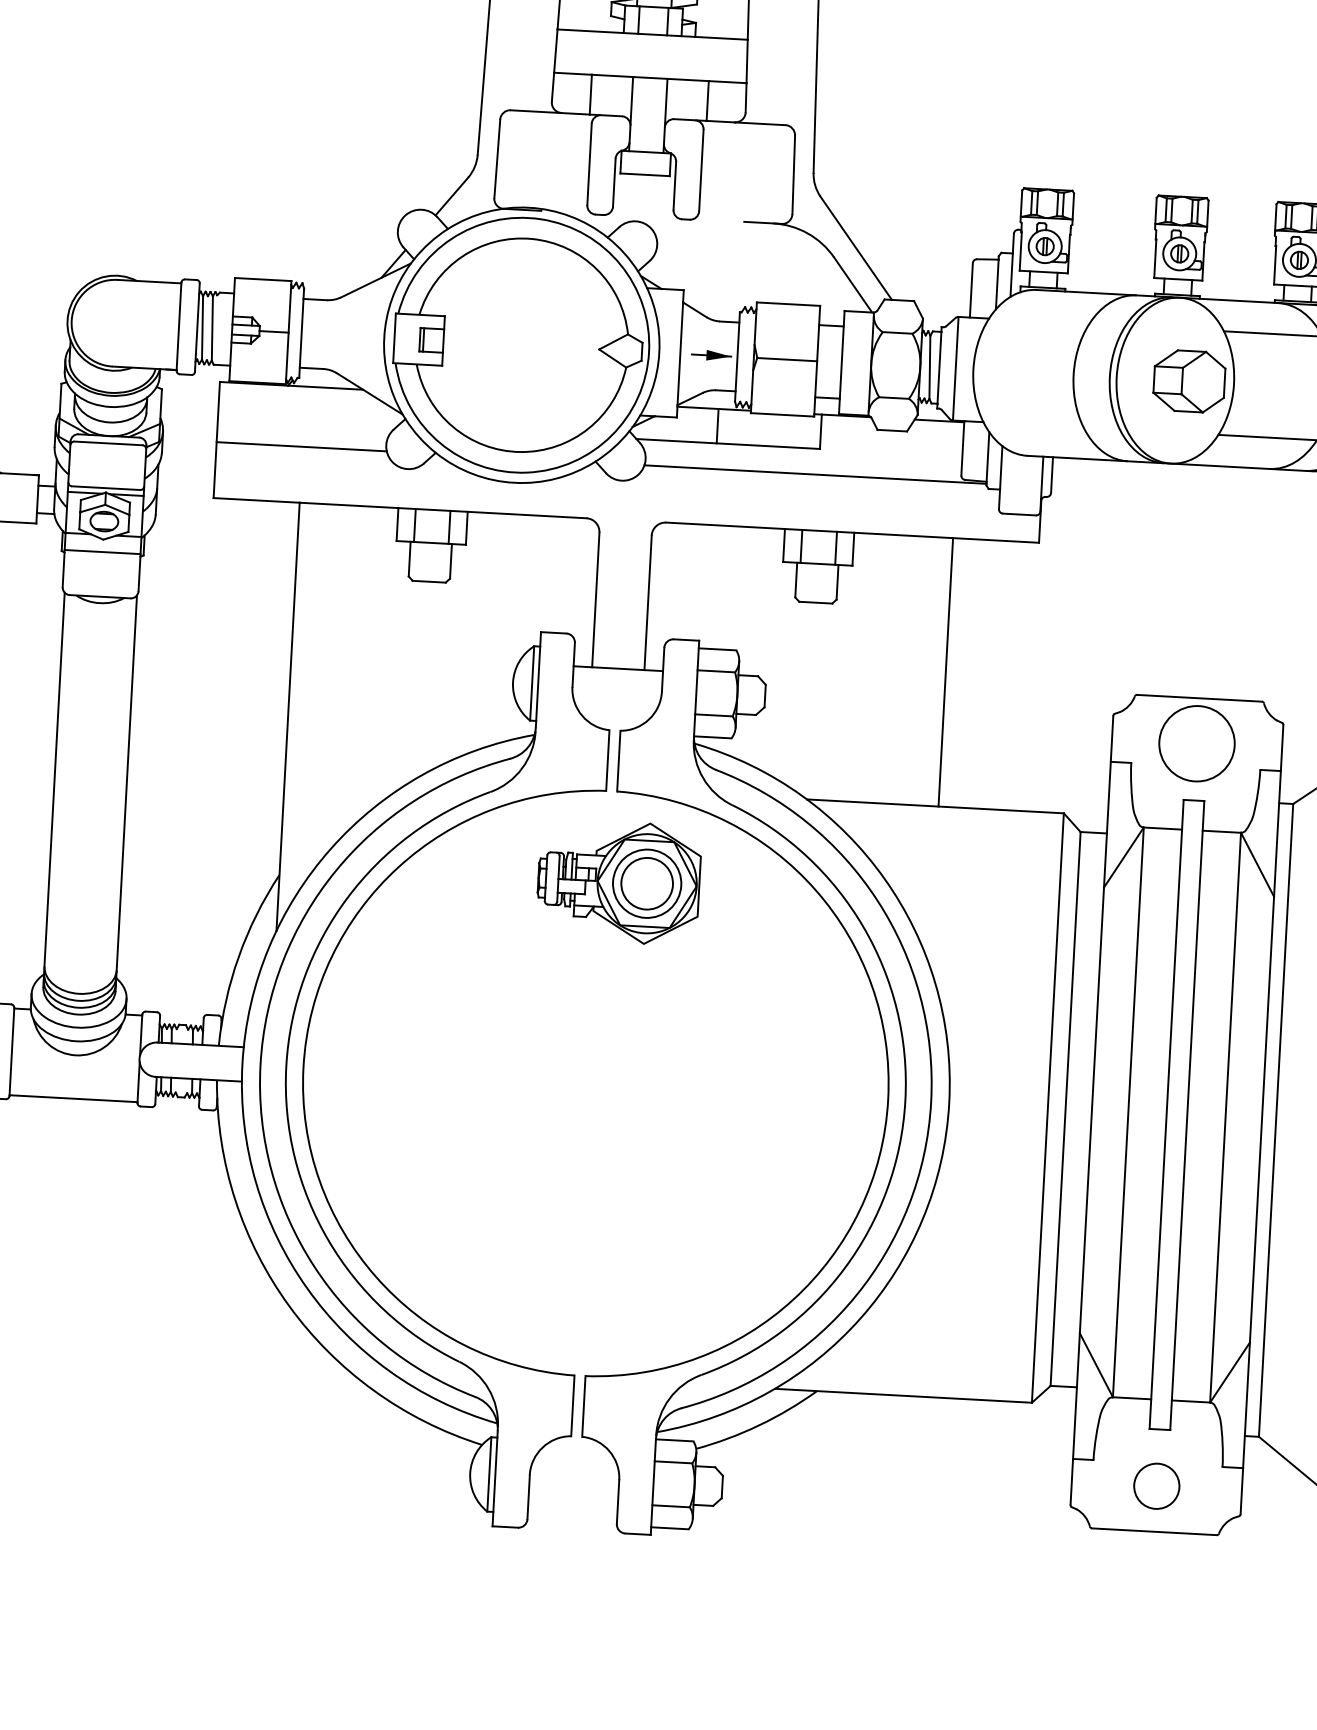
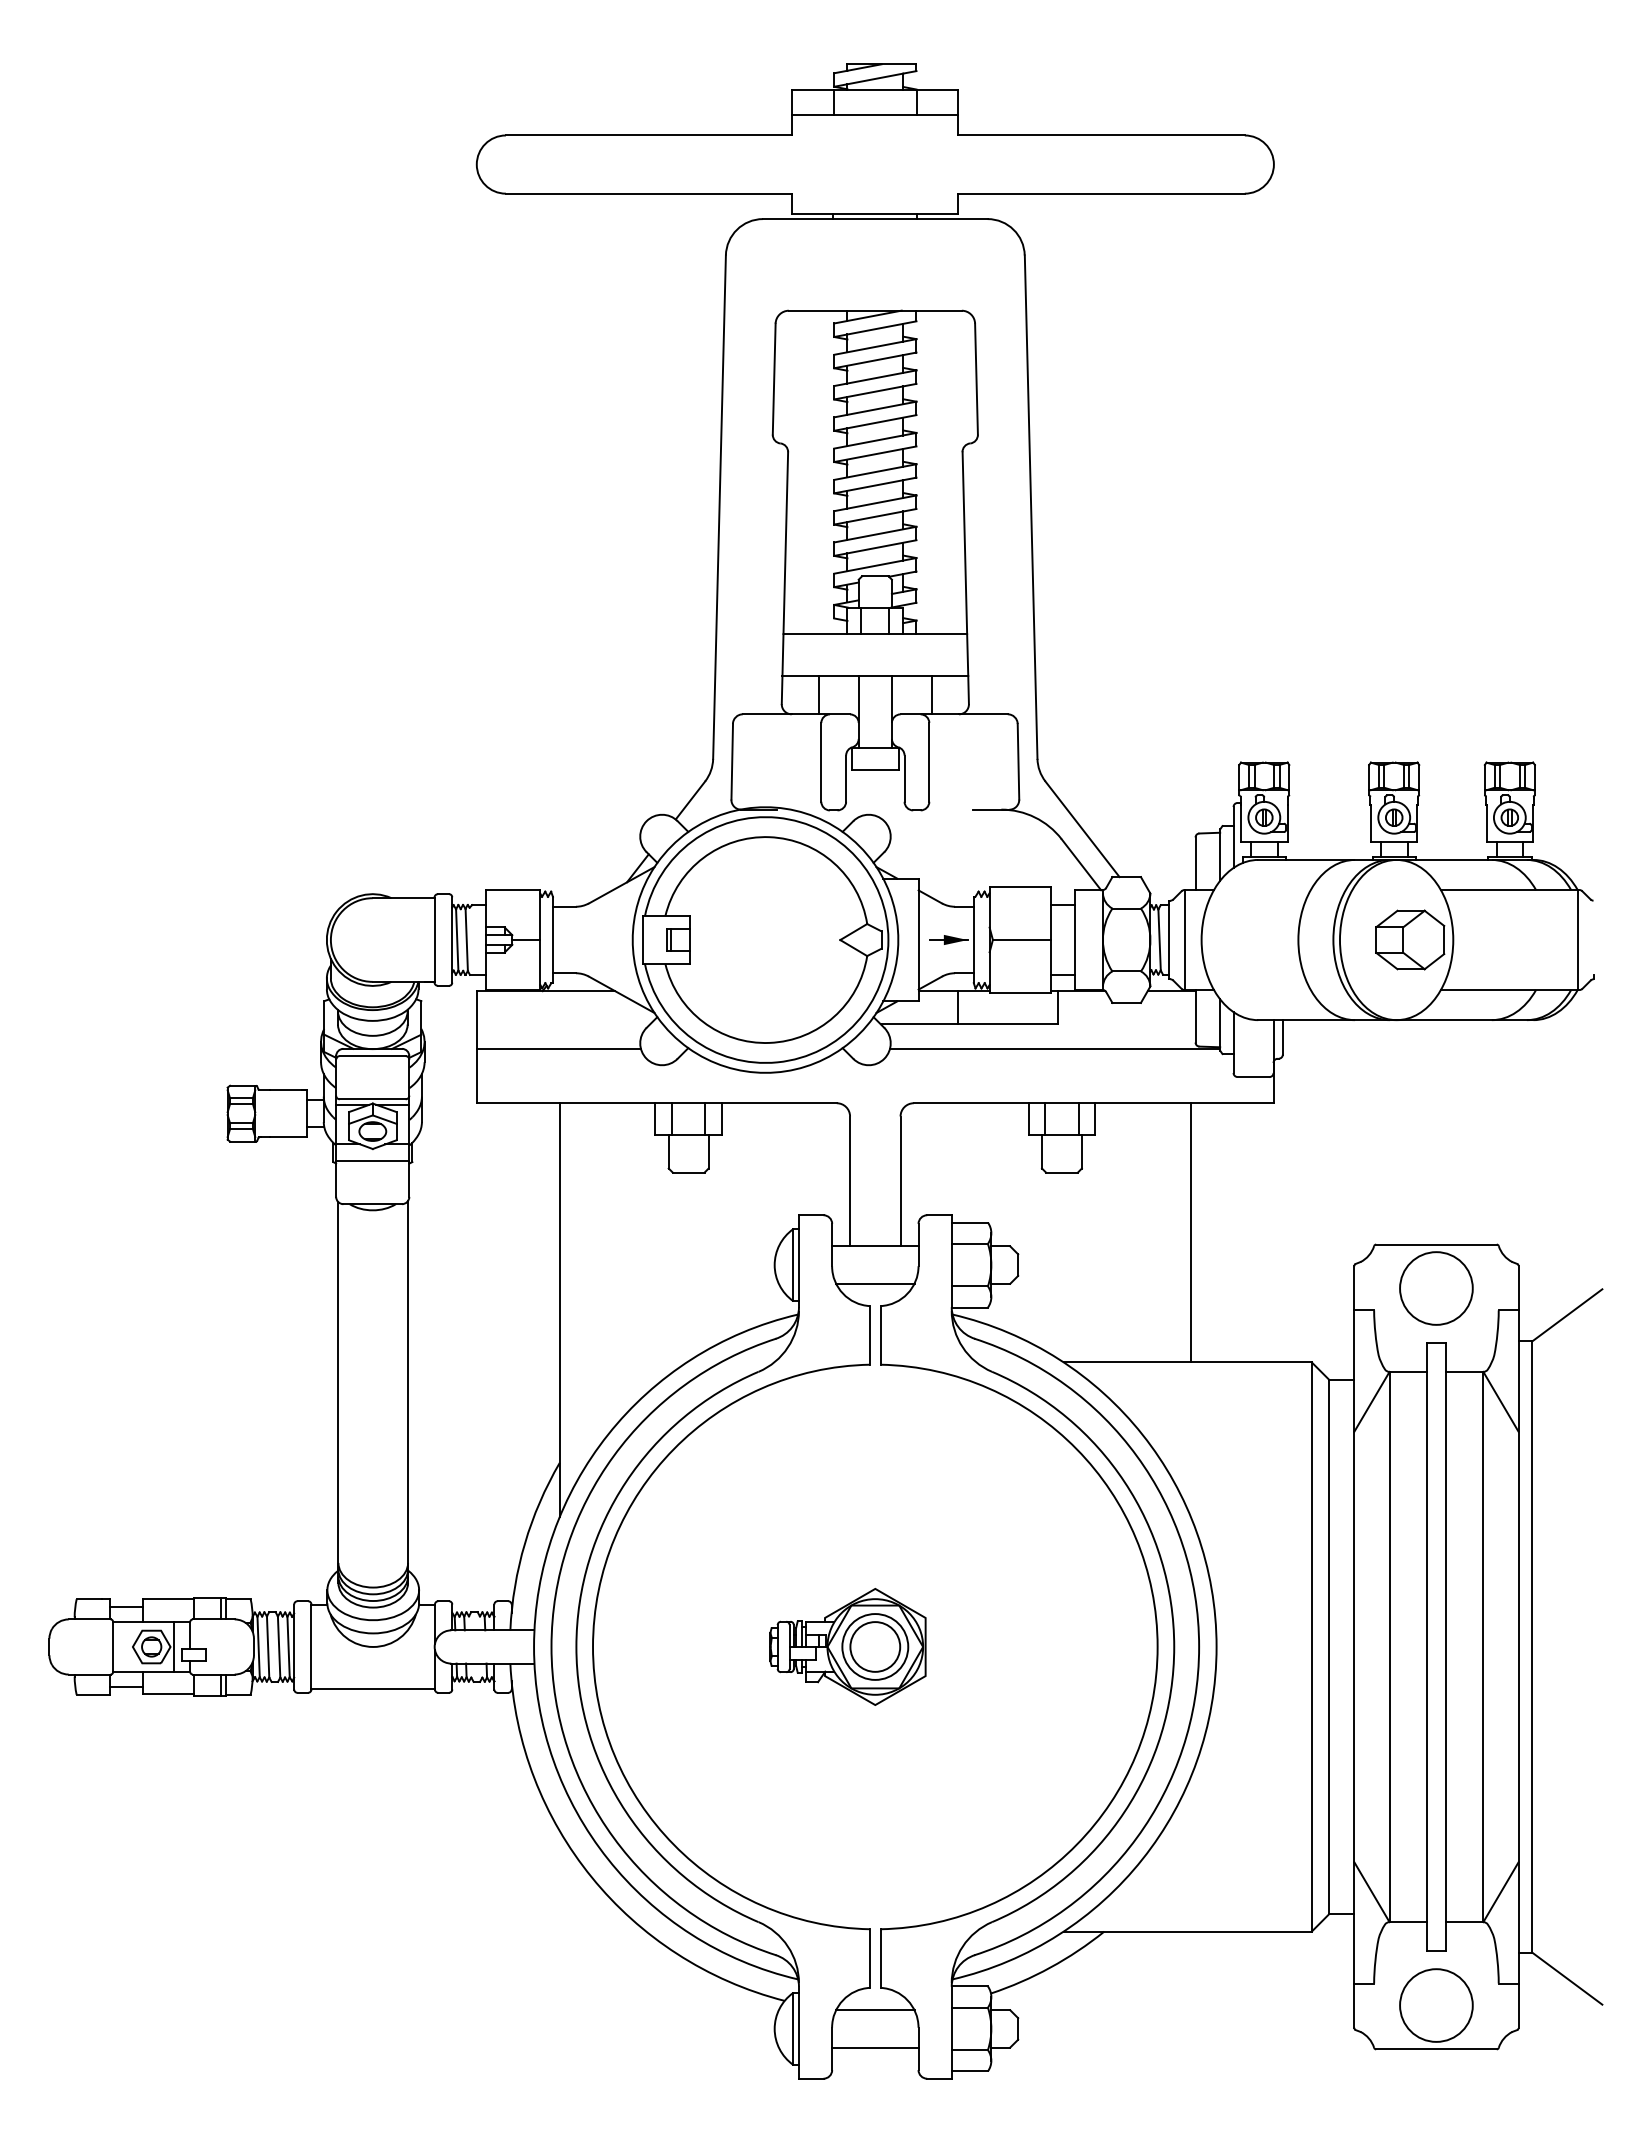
line: (616, 707) -> (875, 1283), added
part: (618, 881) -> (847, 1646), moved
line: (575, 1459) -> (875, 2010), added
circle: (1156, 1486) -> (1436, 2005), size x1.67
line: (573, 1498) -> (875, 2047), added

